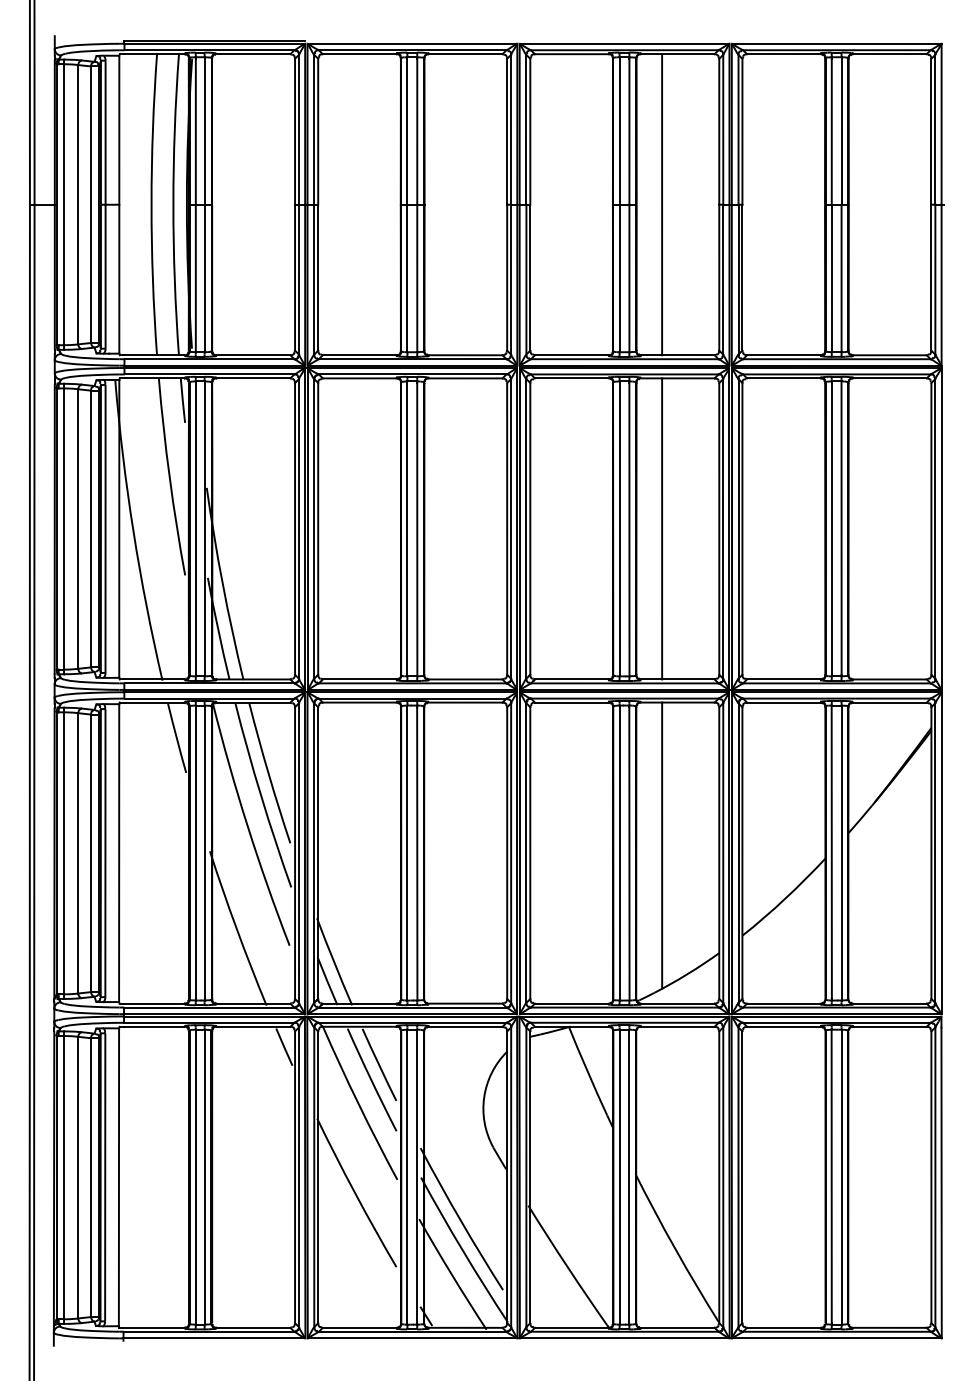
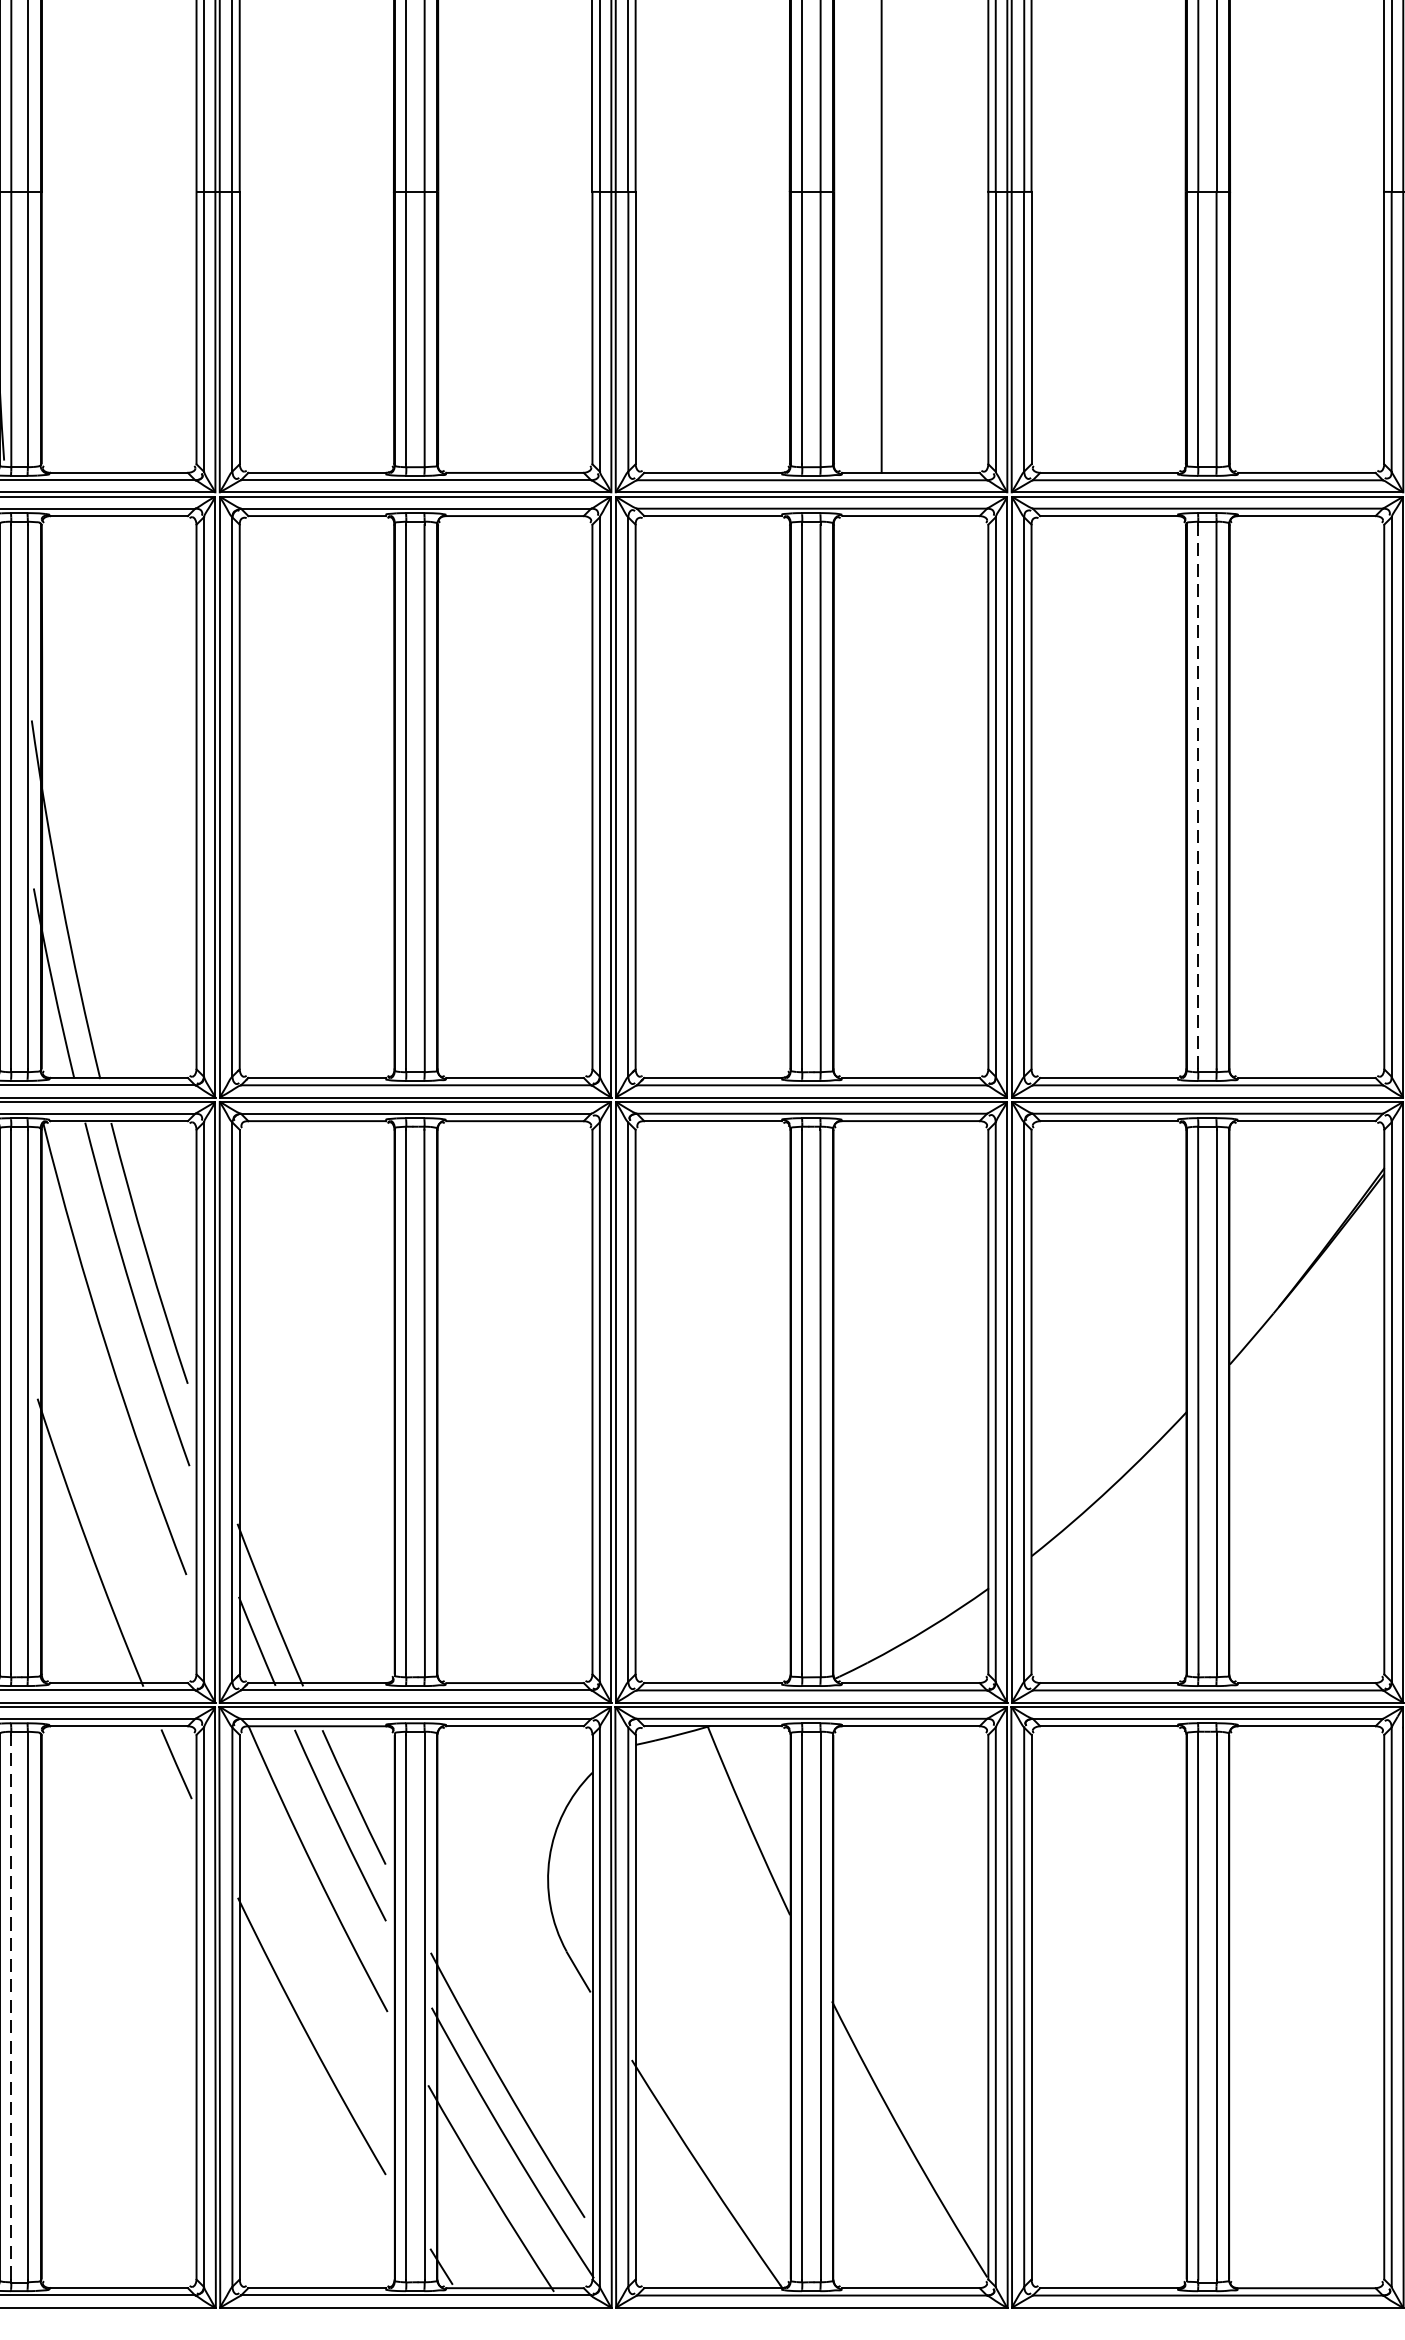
line: (662, 528) -> (882, 796), removed
line: (831, 528) -> (1197, 796), solid -> dashed
line: (662, 845) -> (882, 1387), removed
line: (195, 1177) -> (10, 2007), solid -> dashed

